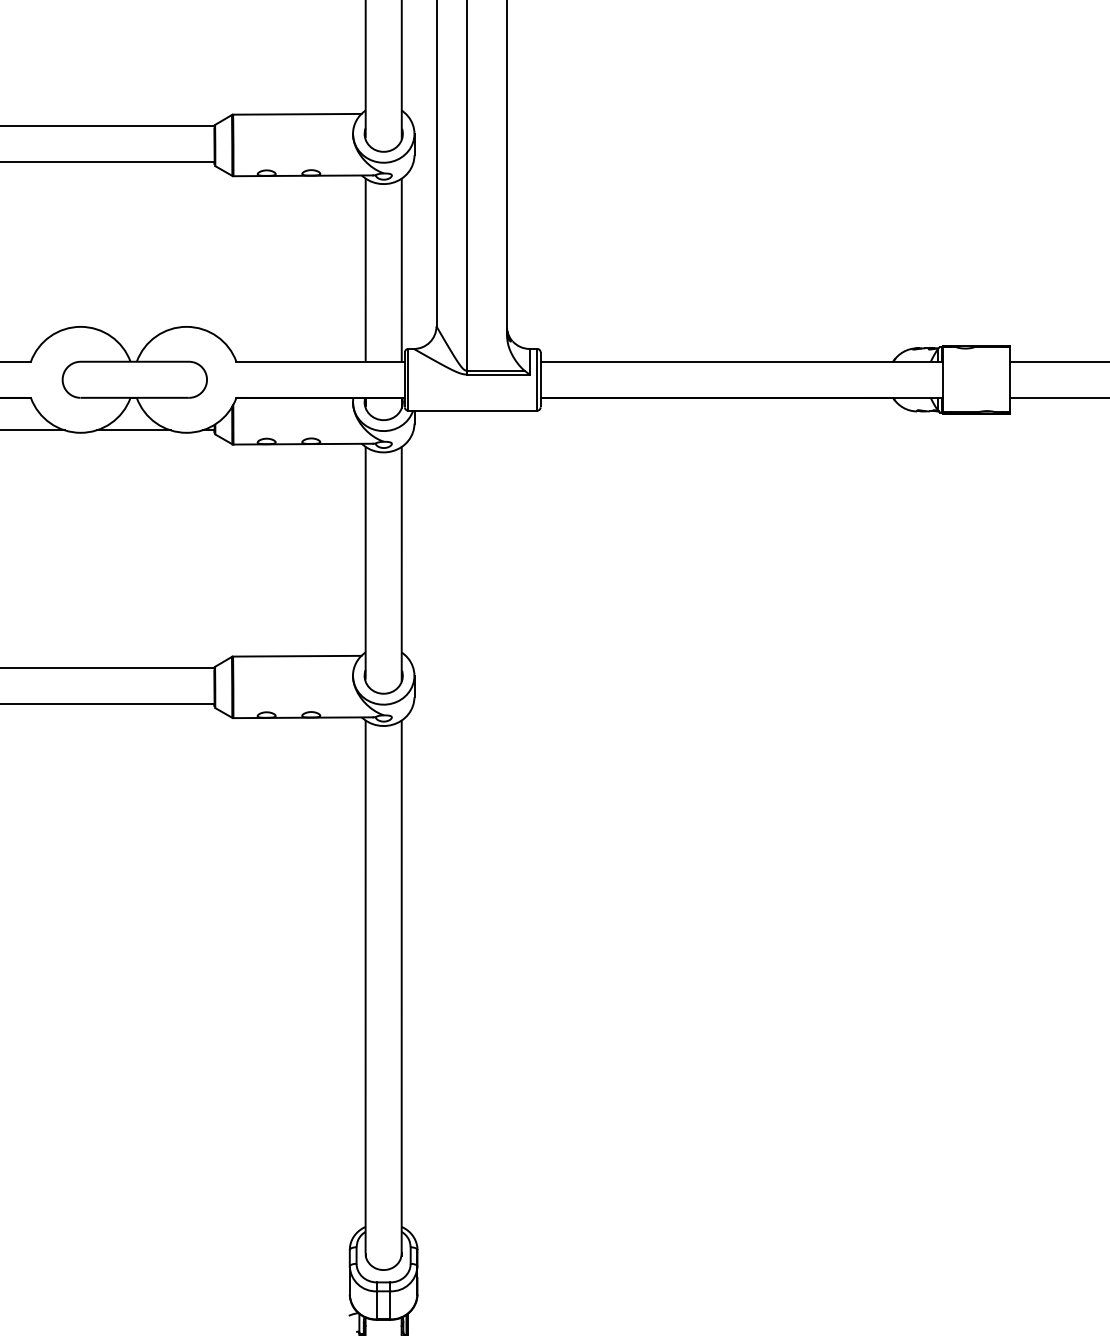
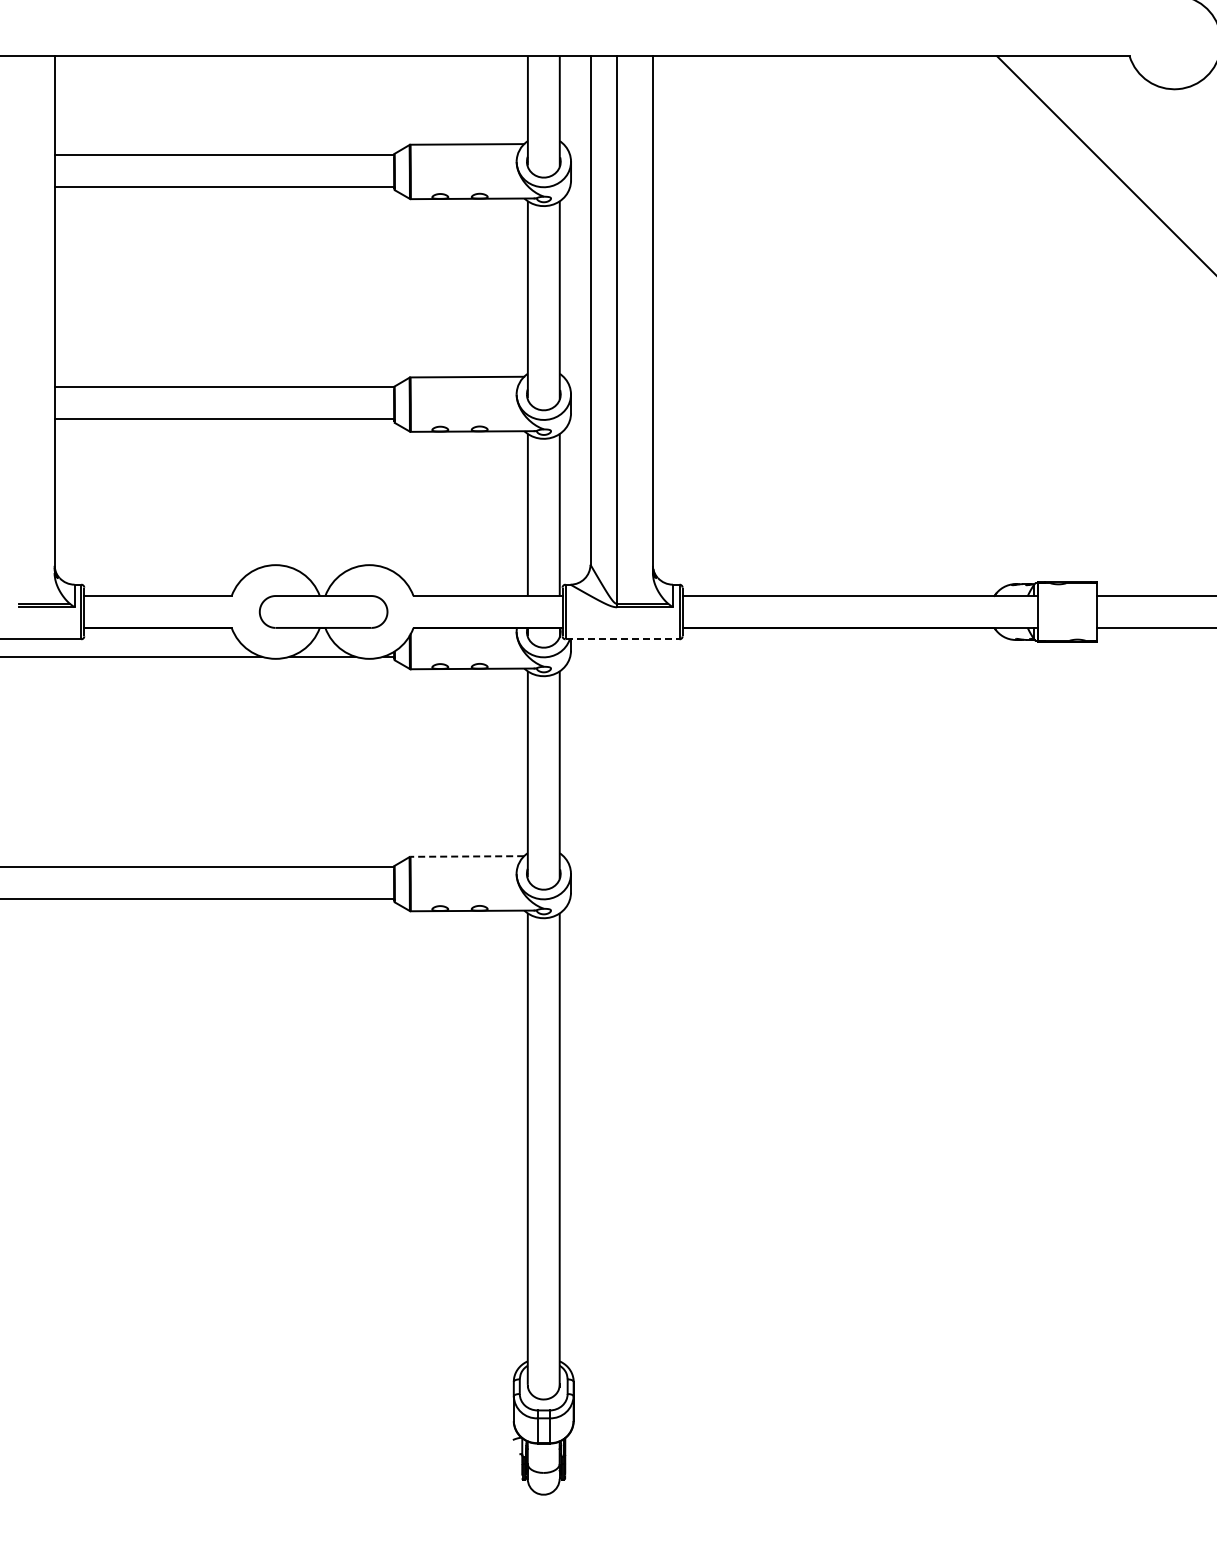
line: (473, 410) -> (623, 639), solid -> dashed
line: (297, 656) -> (467, 856), solid -> dashed

